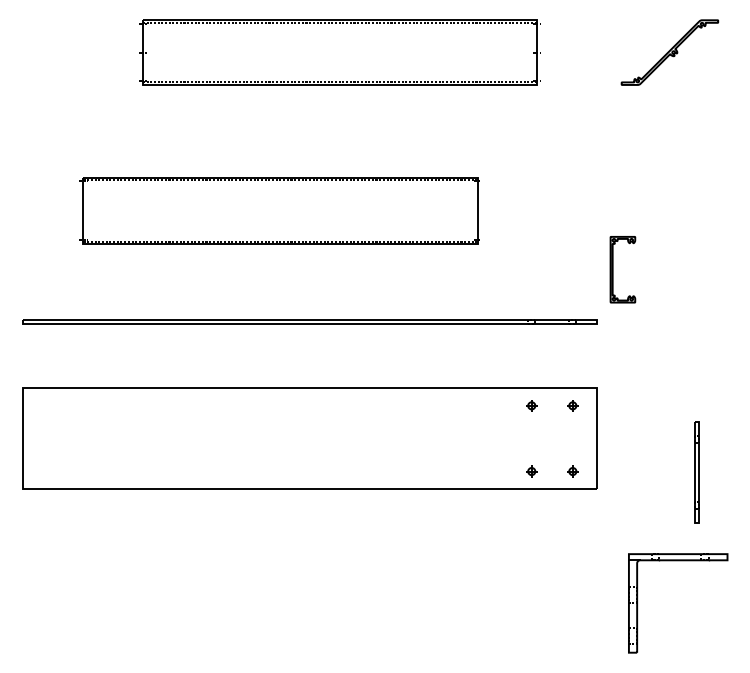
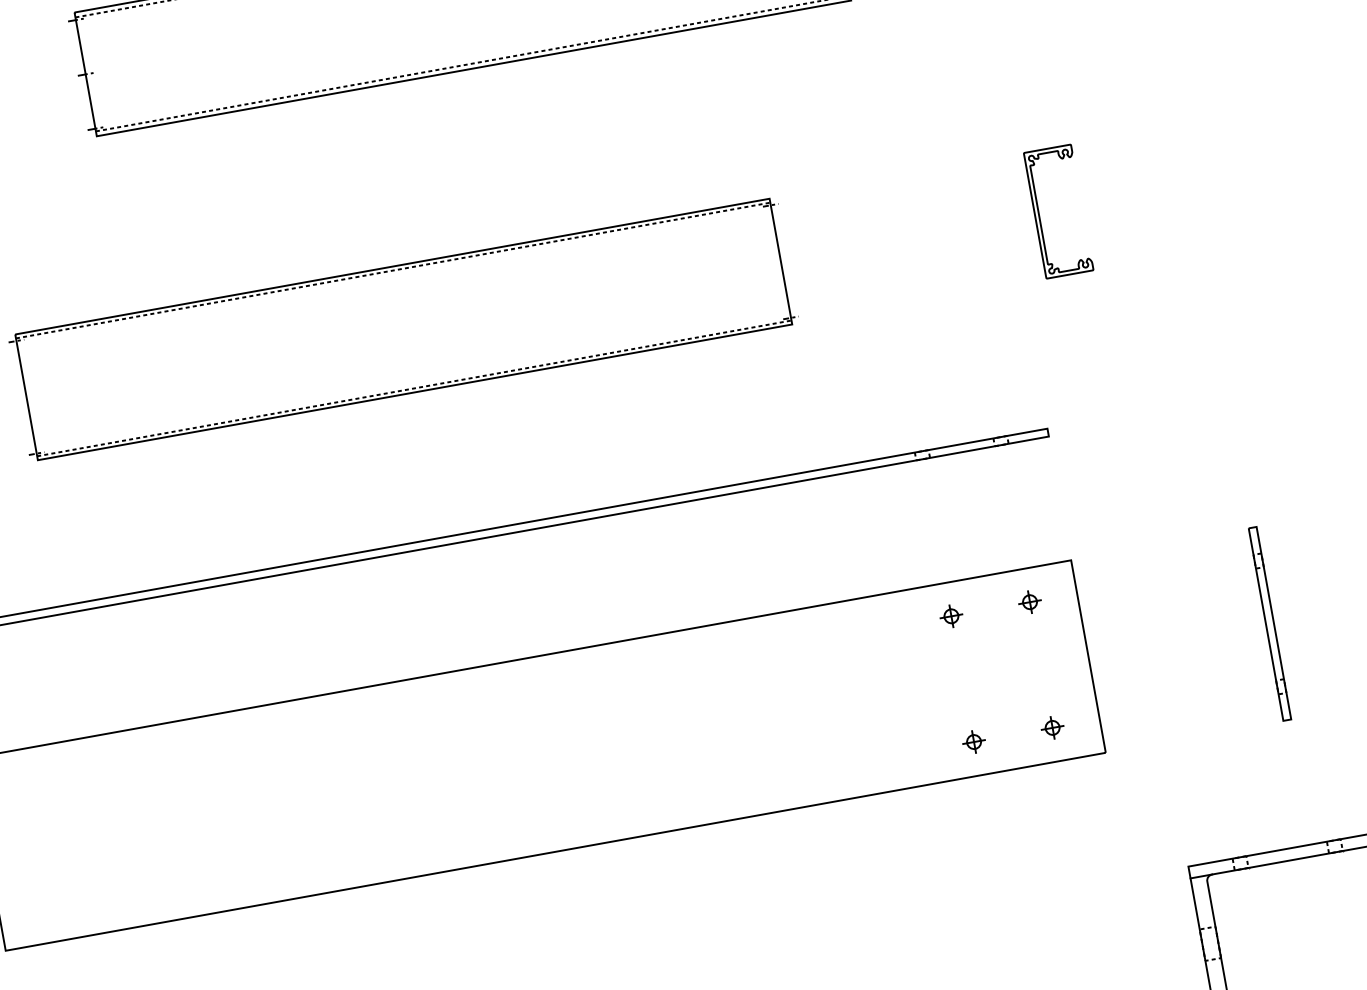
part: (613, 269) -> (1040, 214), moved
part: (696, 472) -> (1268, 623), moved

